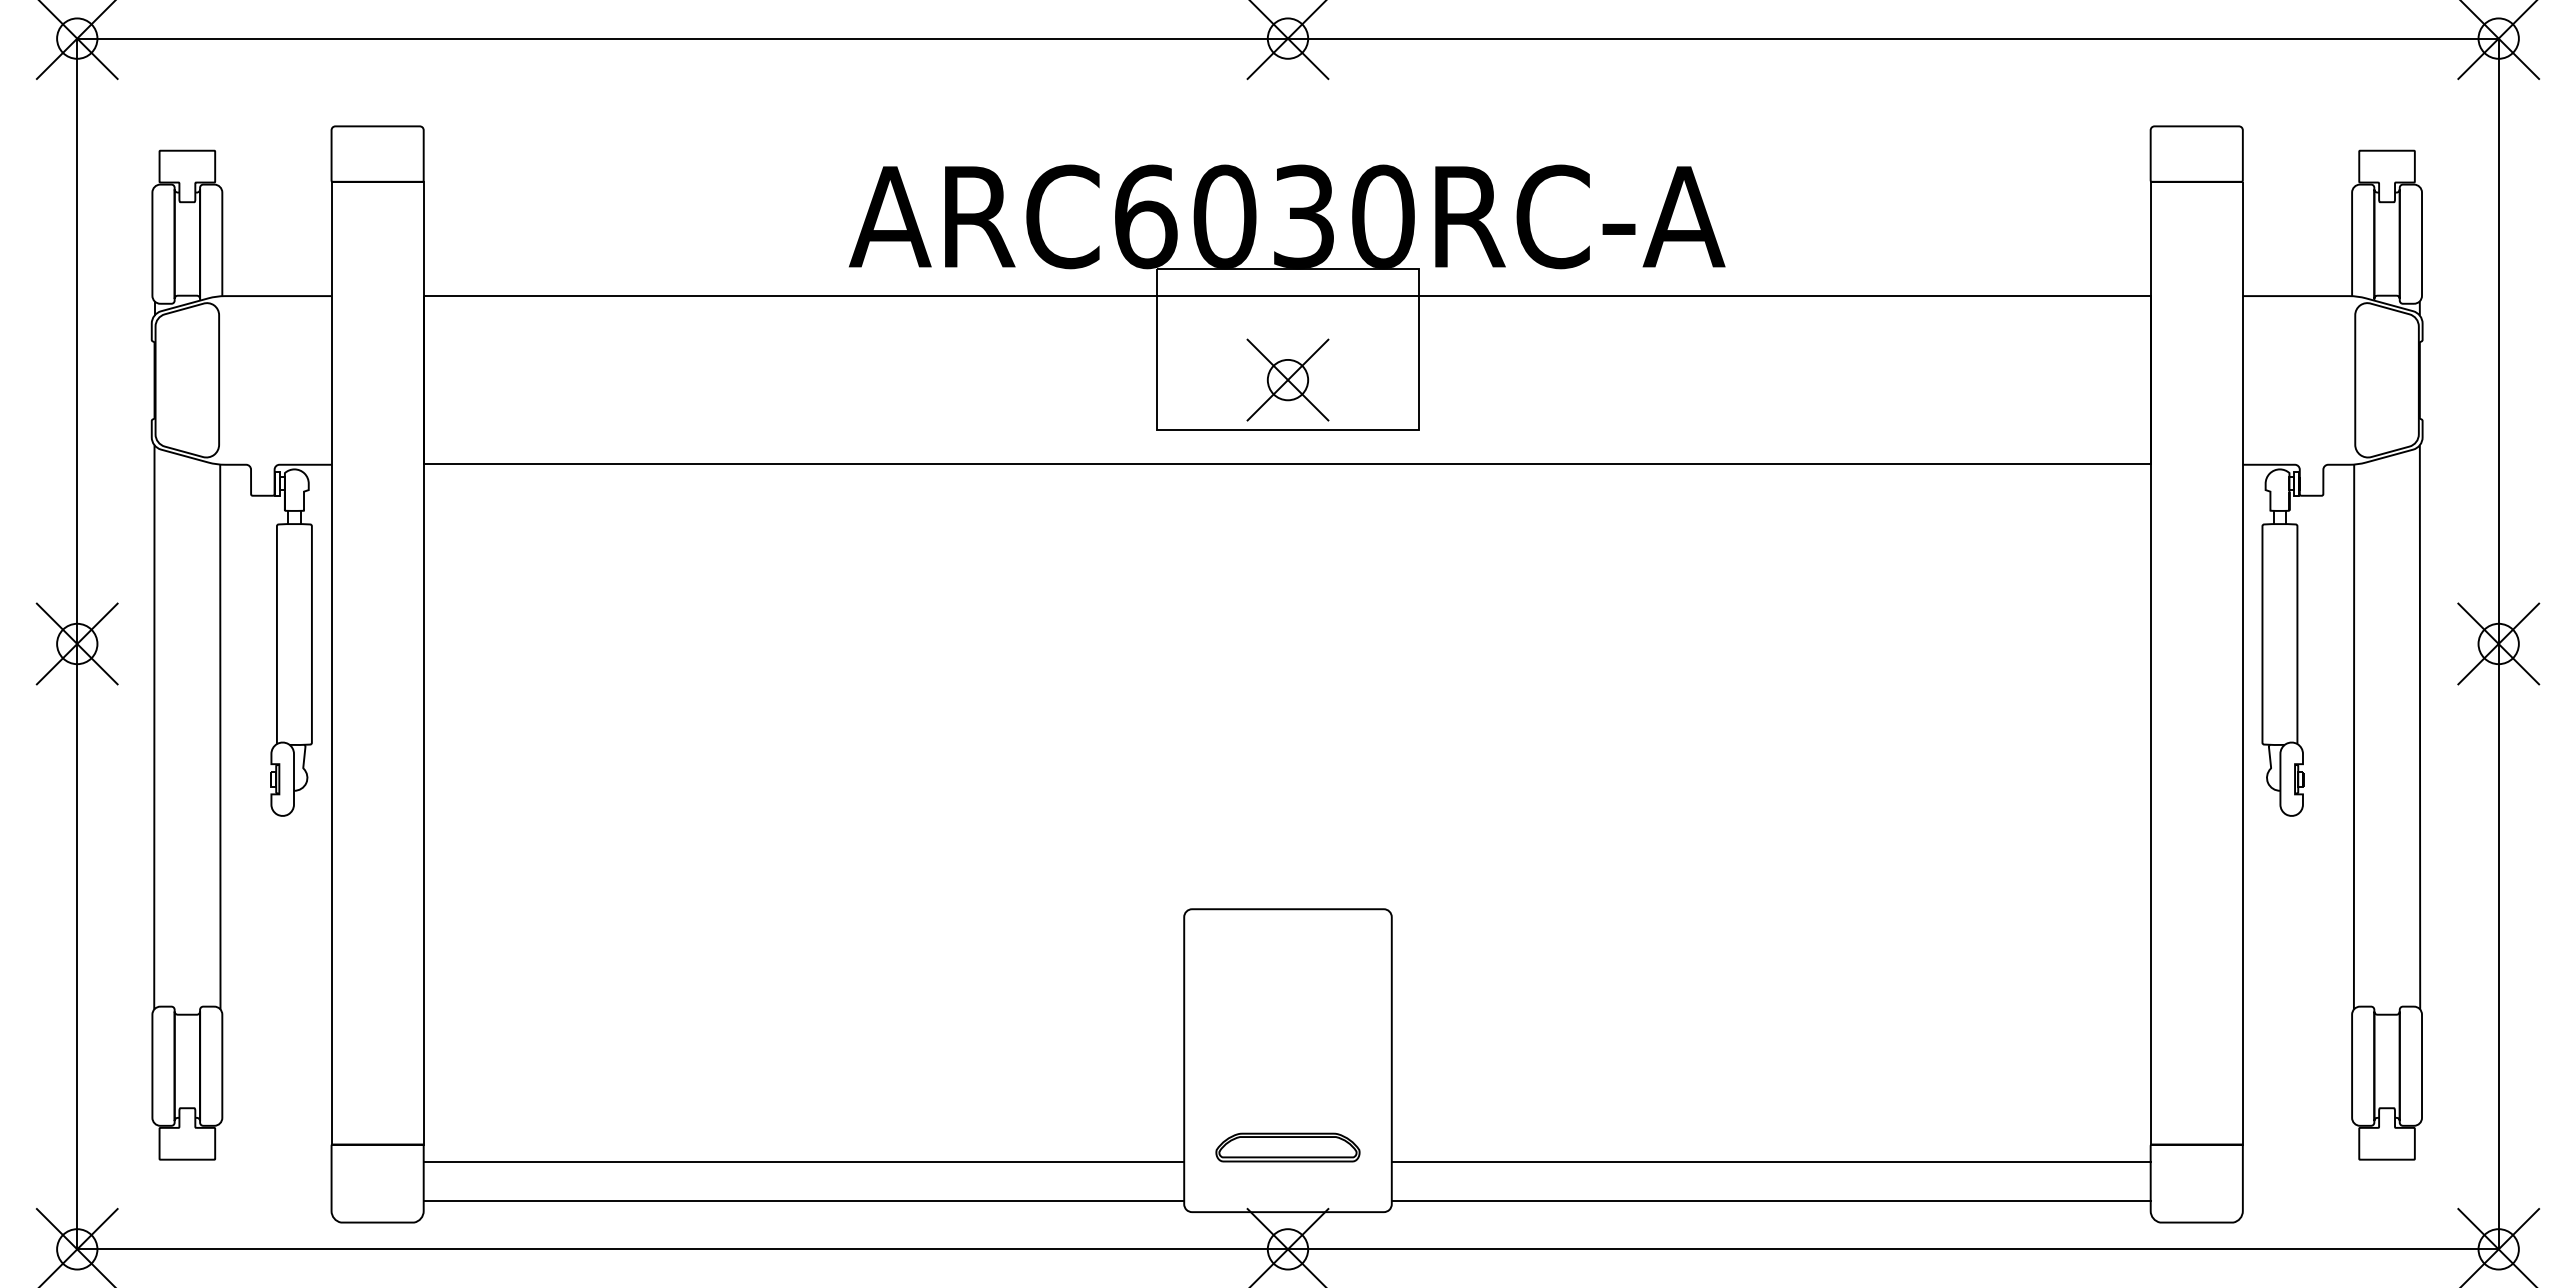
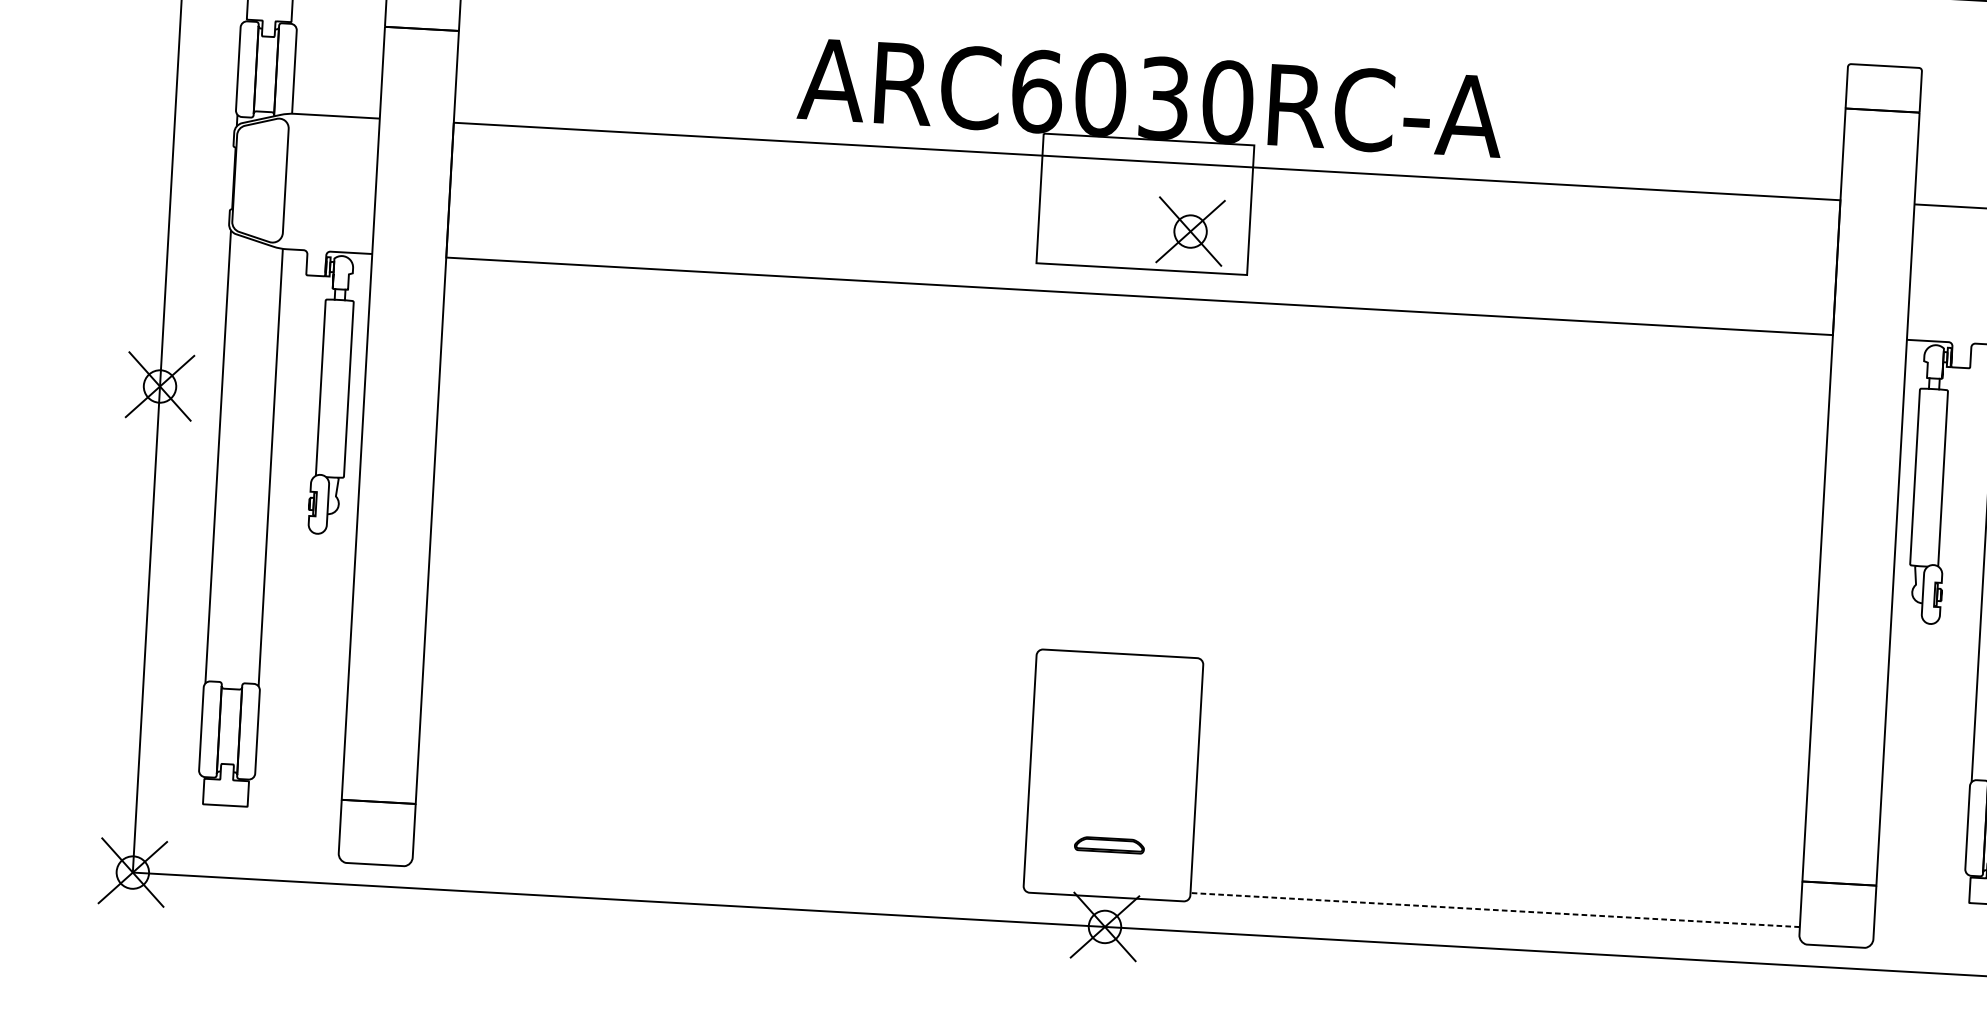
part: (1287, 379) -> (1190, 231), moved
part: (1287, 1147) -> (1109, 845), size x0.6
line: (803, 1161) -> (719, 834), removed
line: (1770, 1161) -> (1496, 878), removed
line: (803, 1201) -> (718, 866), removed
line: (1770, 1201) -> (1494, 910), solid -> dashed

